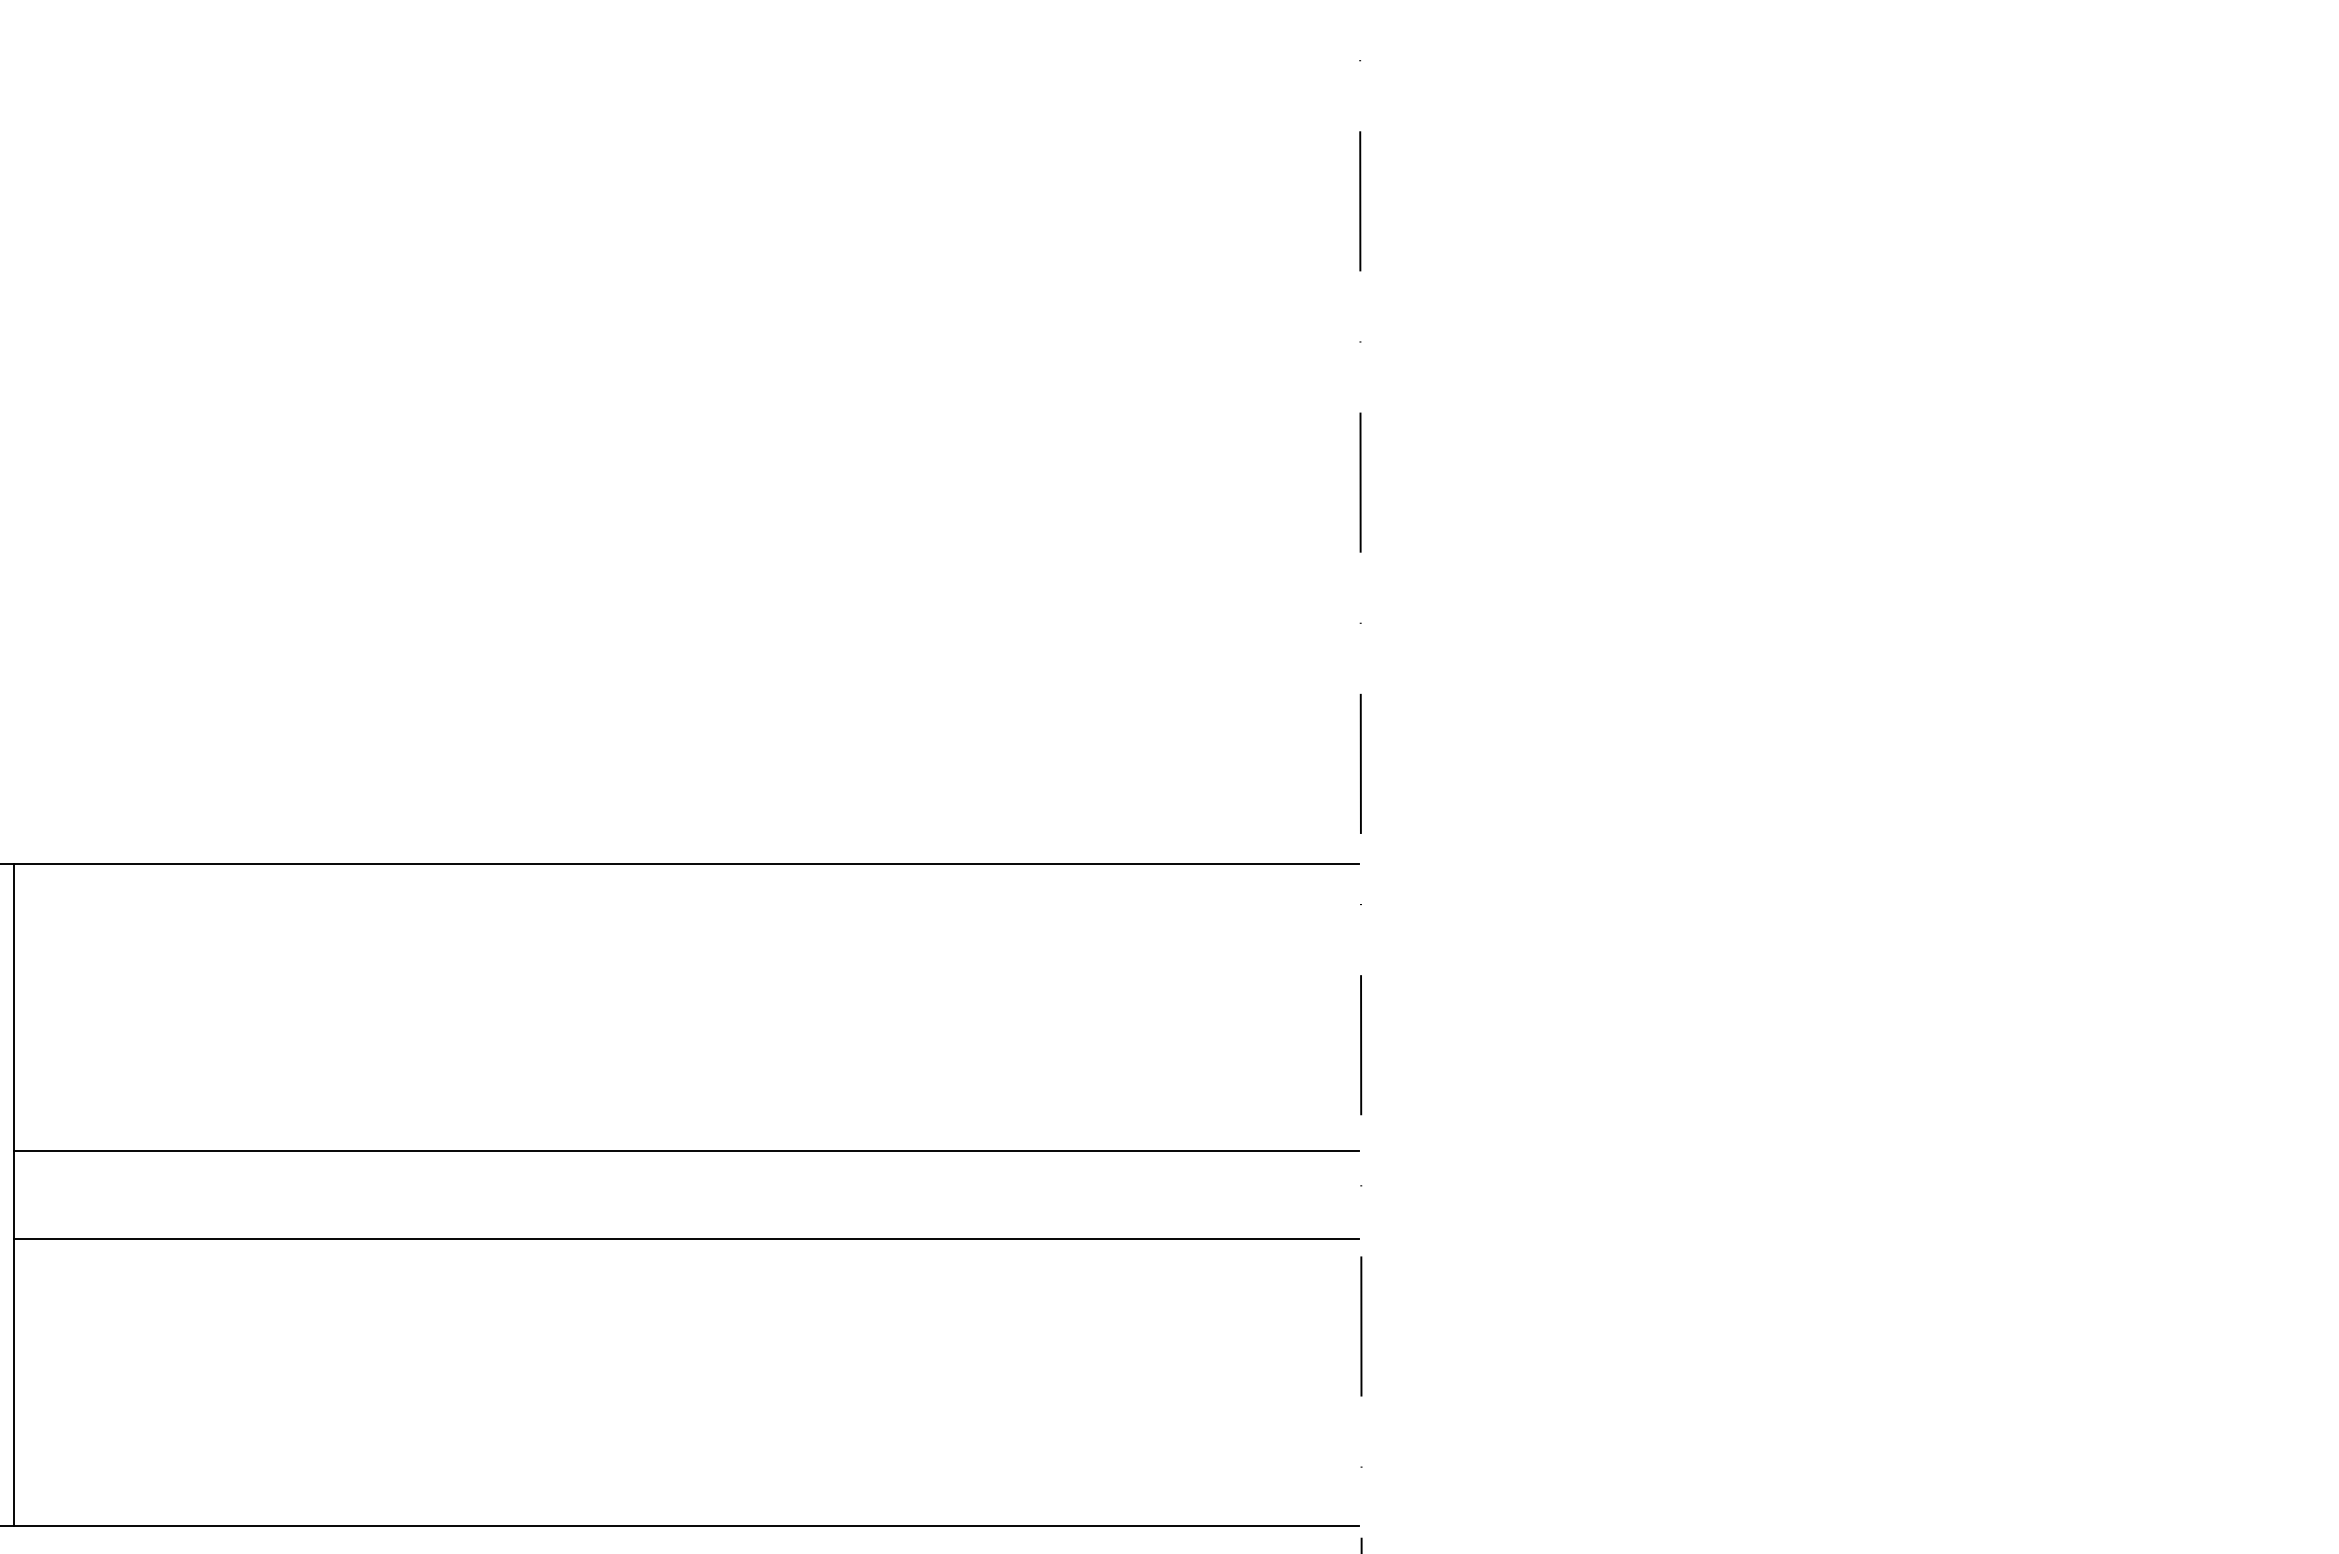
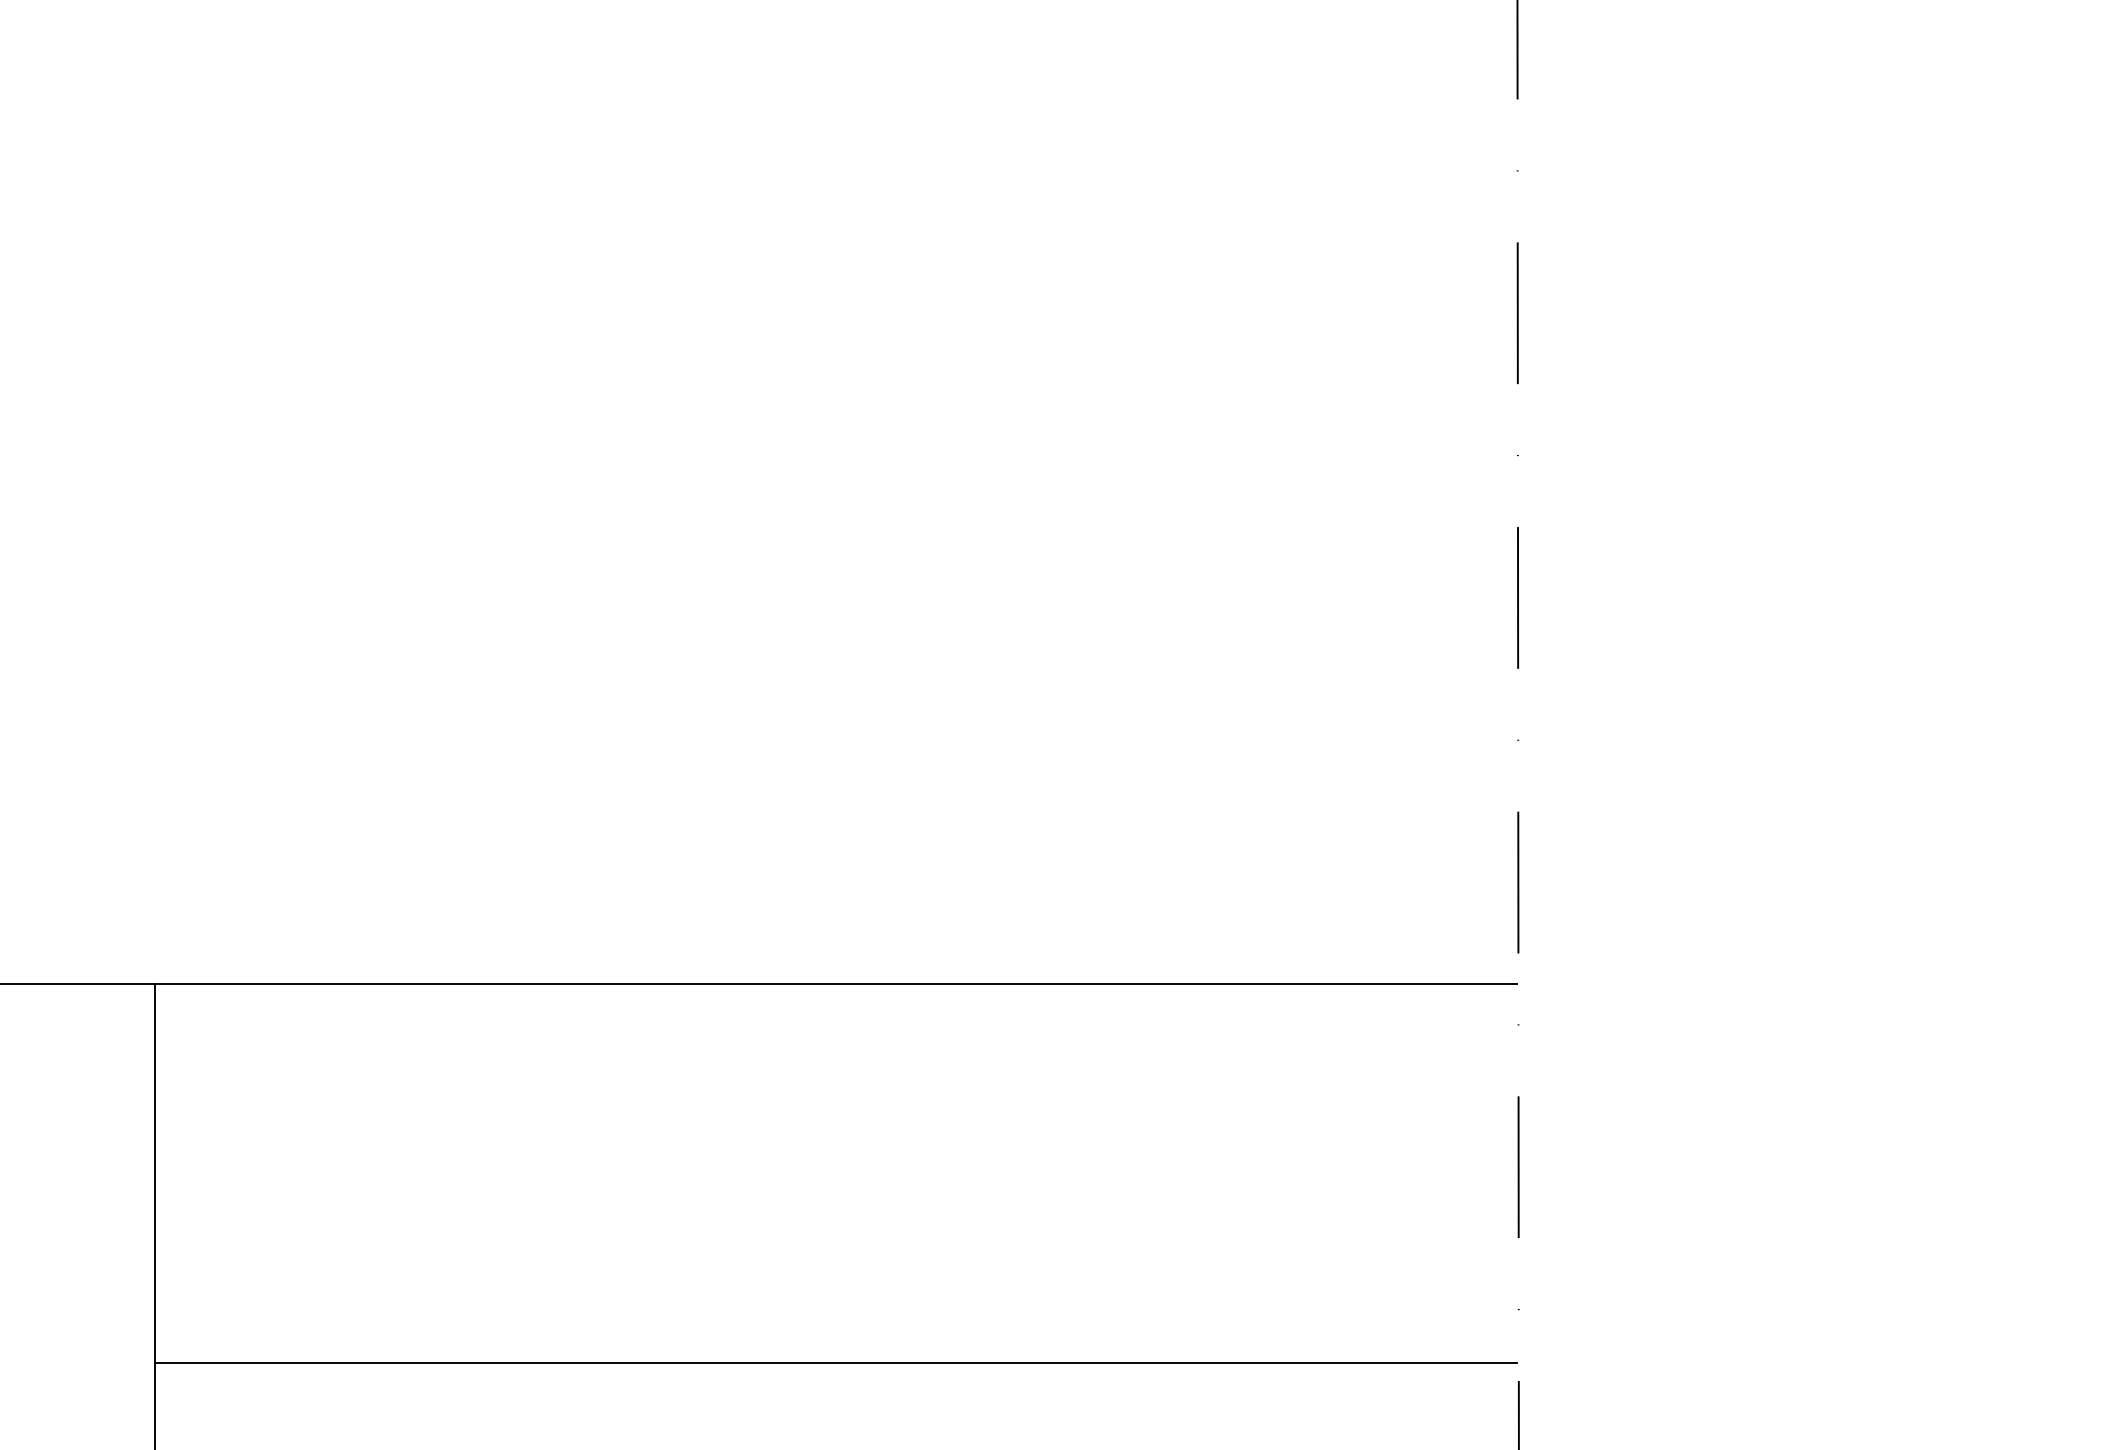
line: (686, 1150) -> (835, 1273), removed

